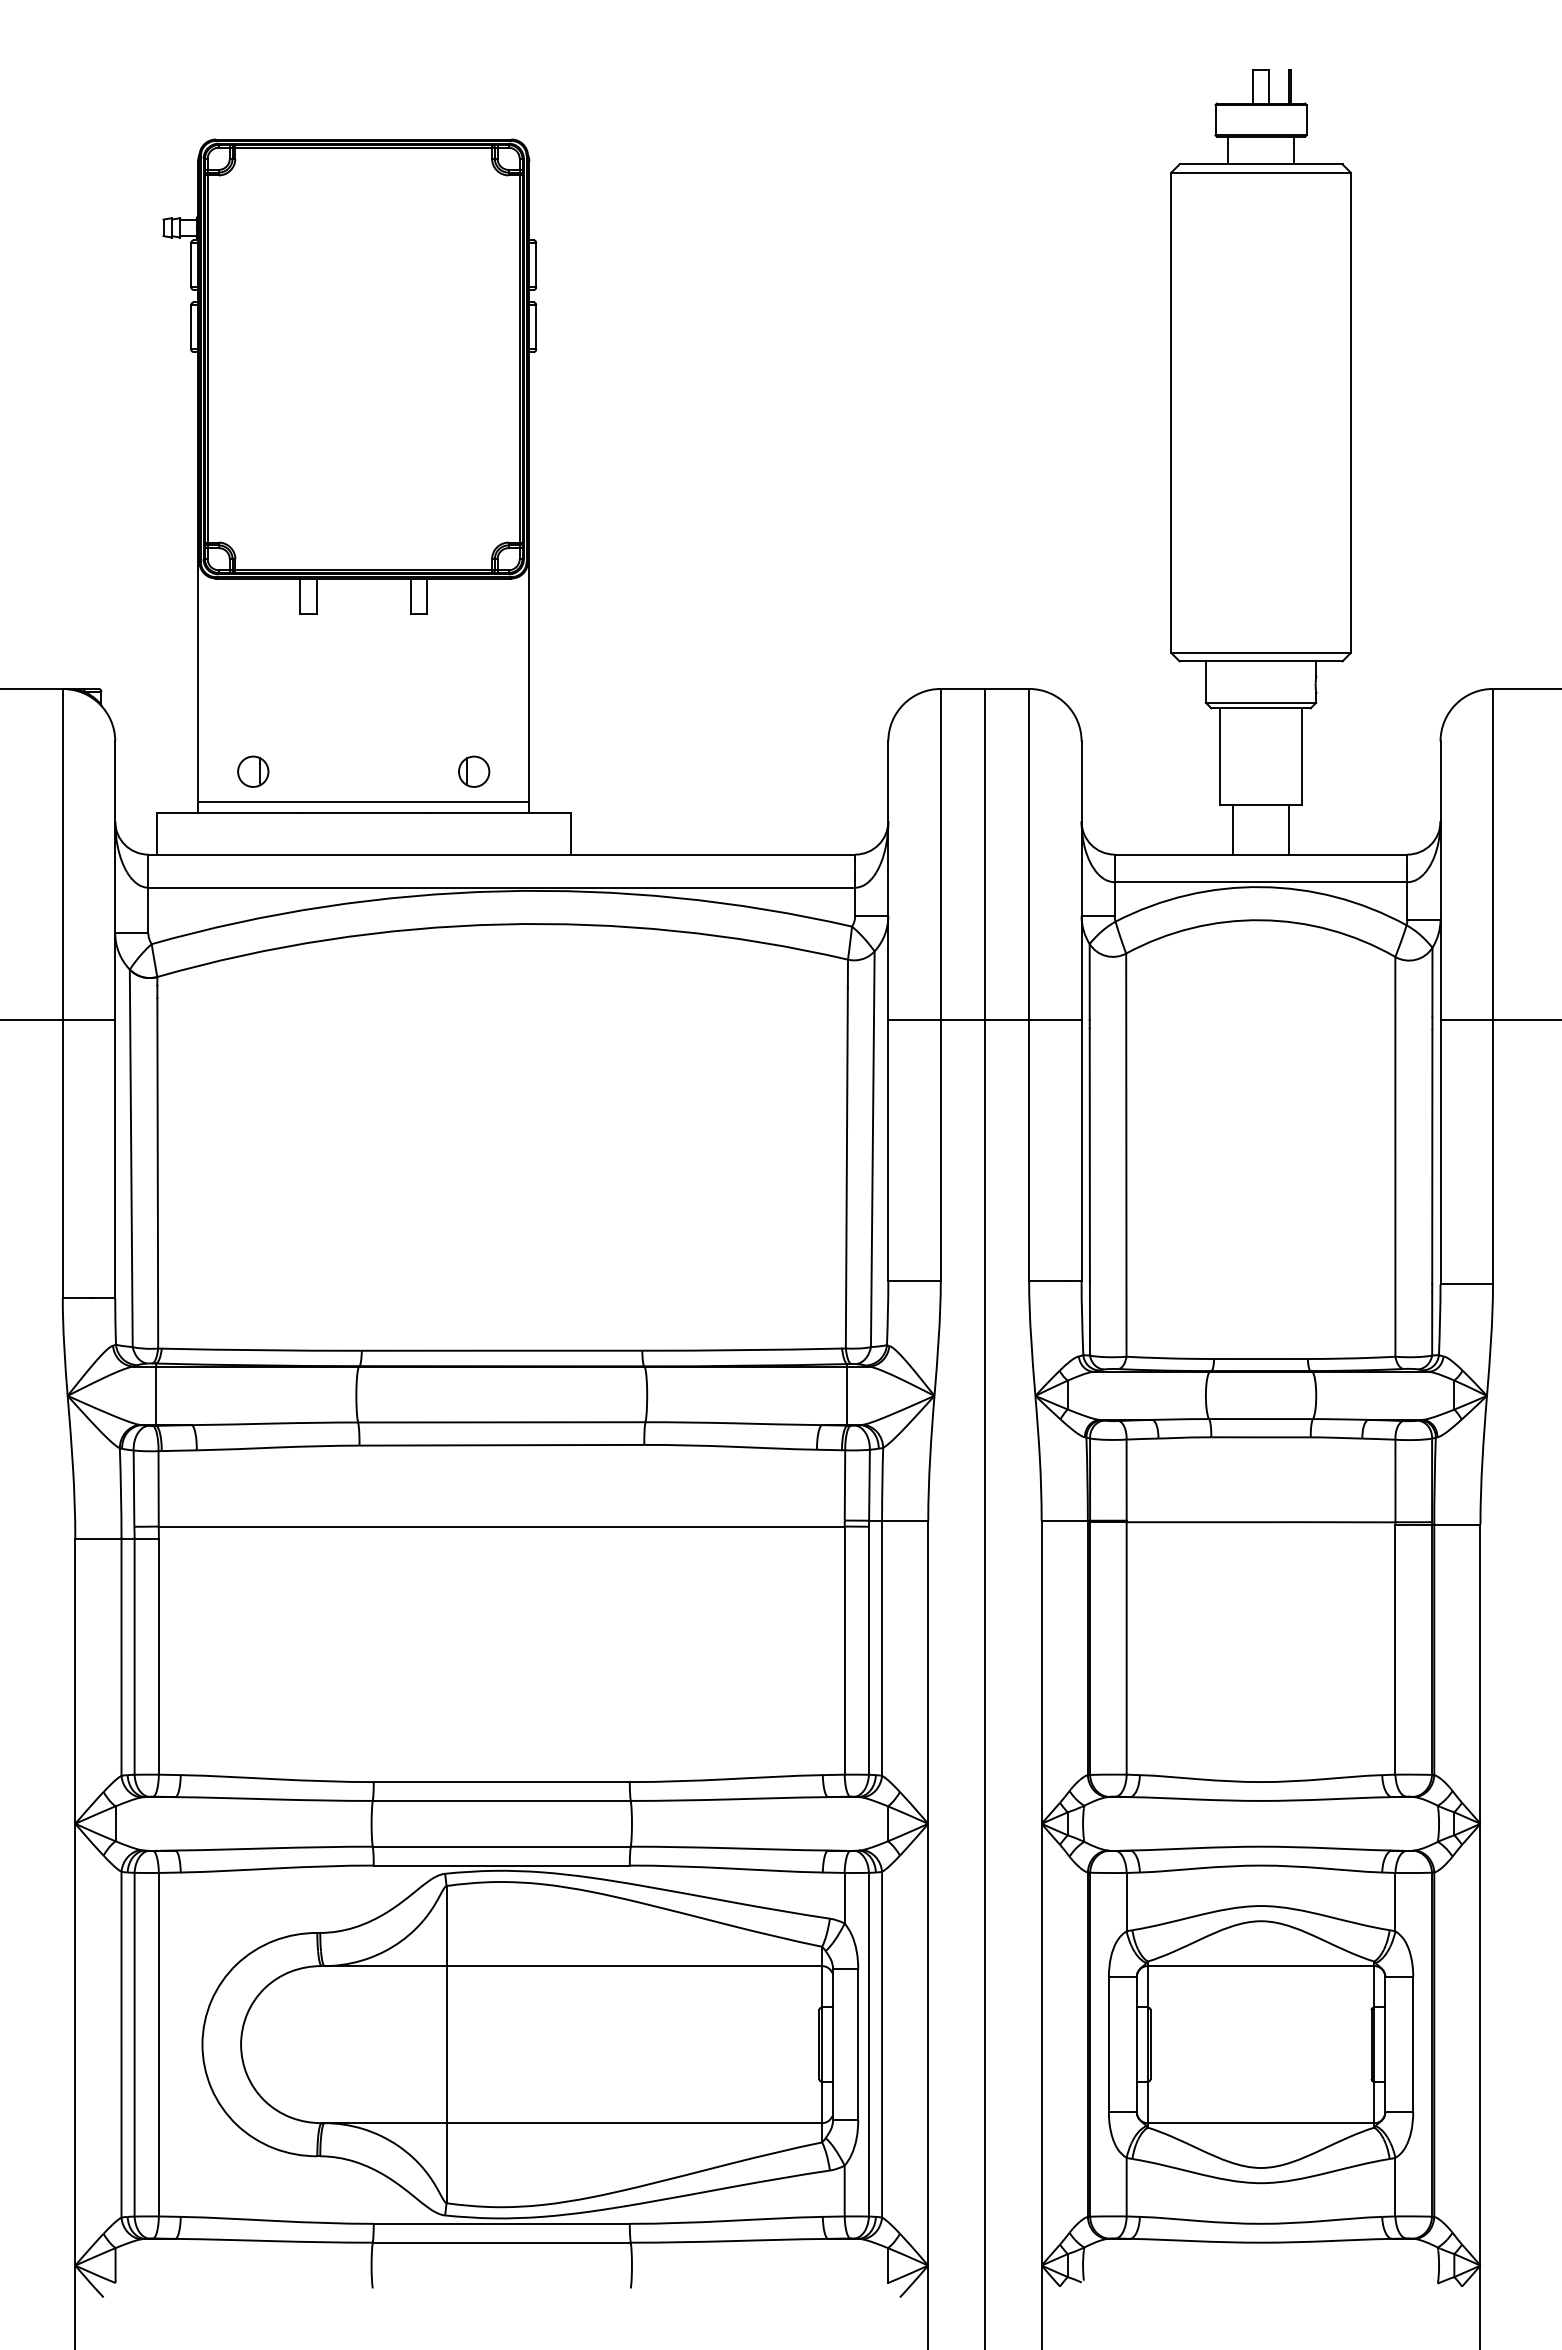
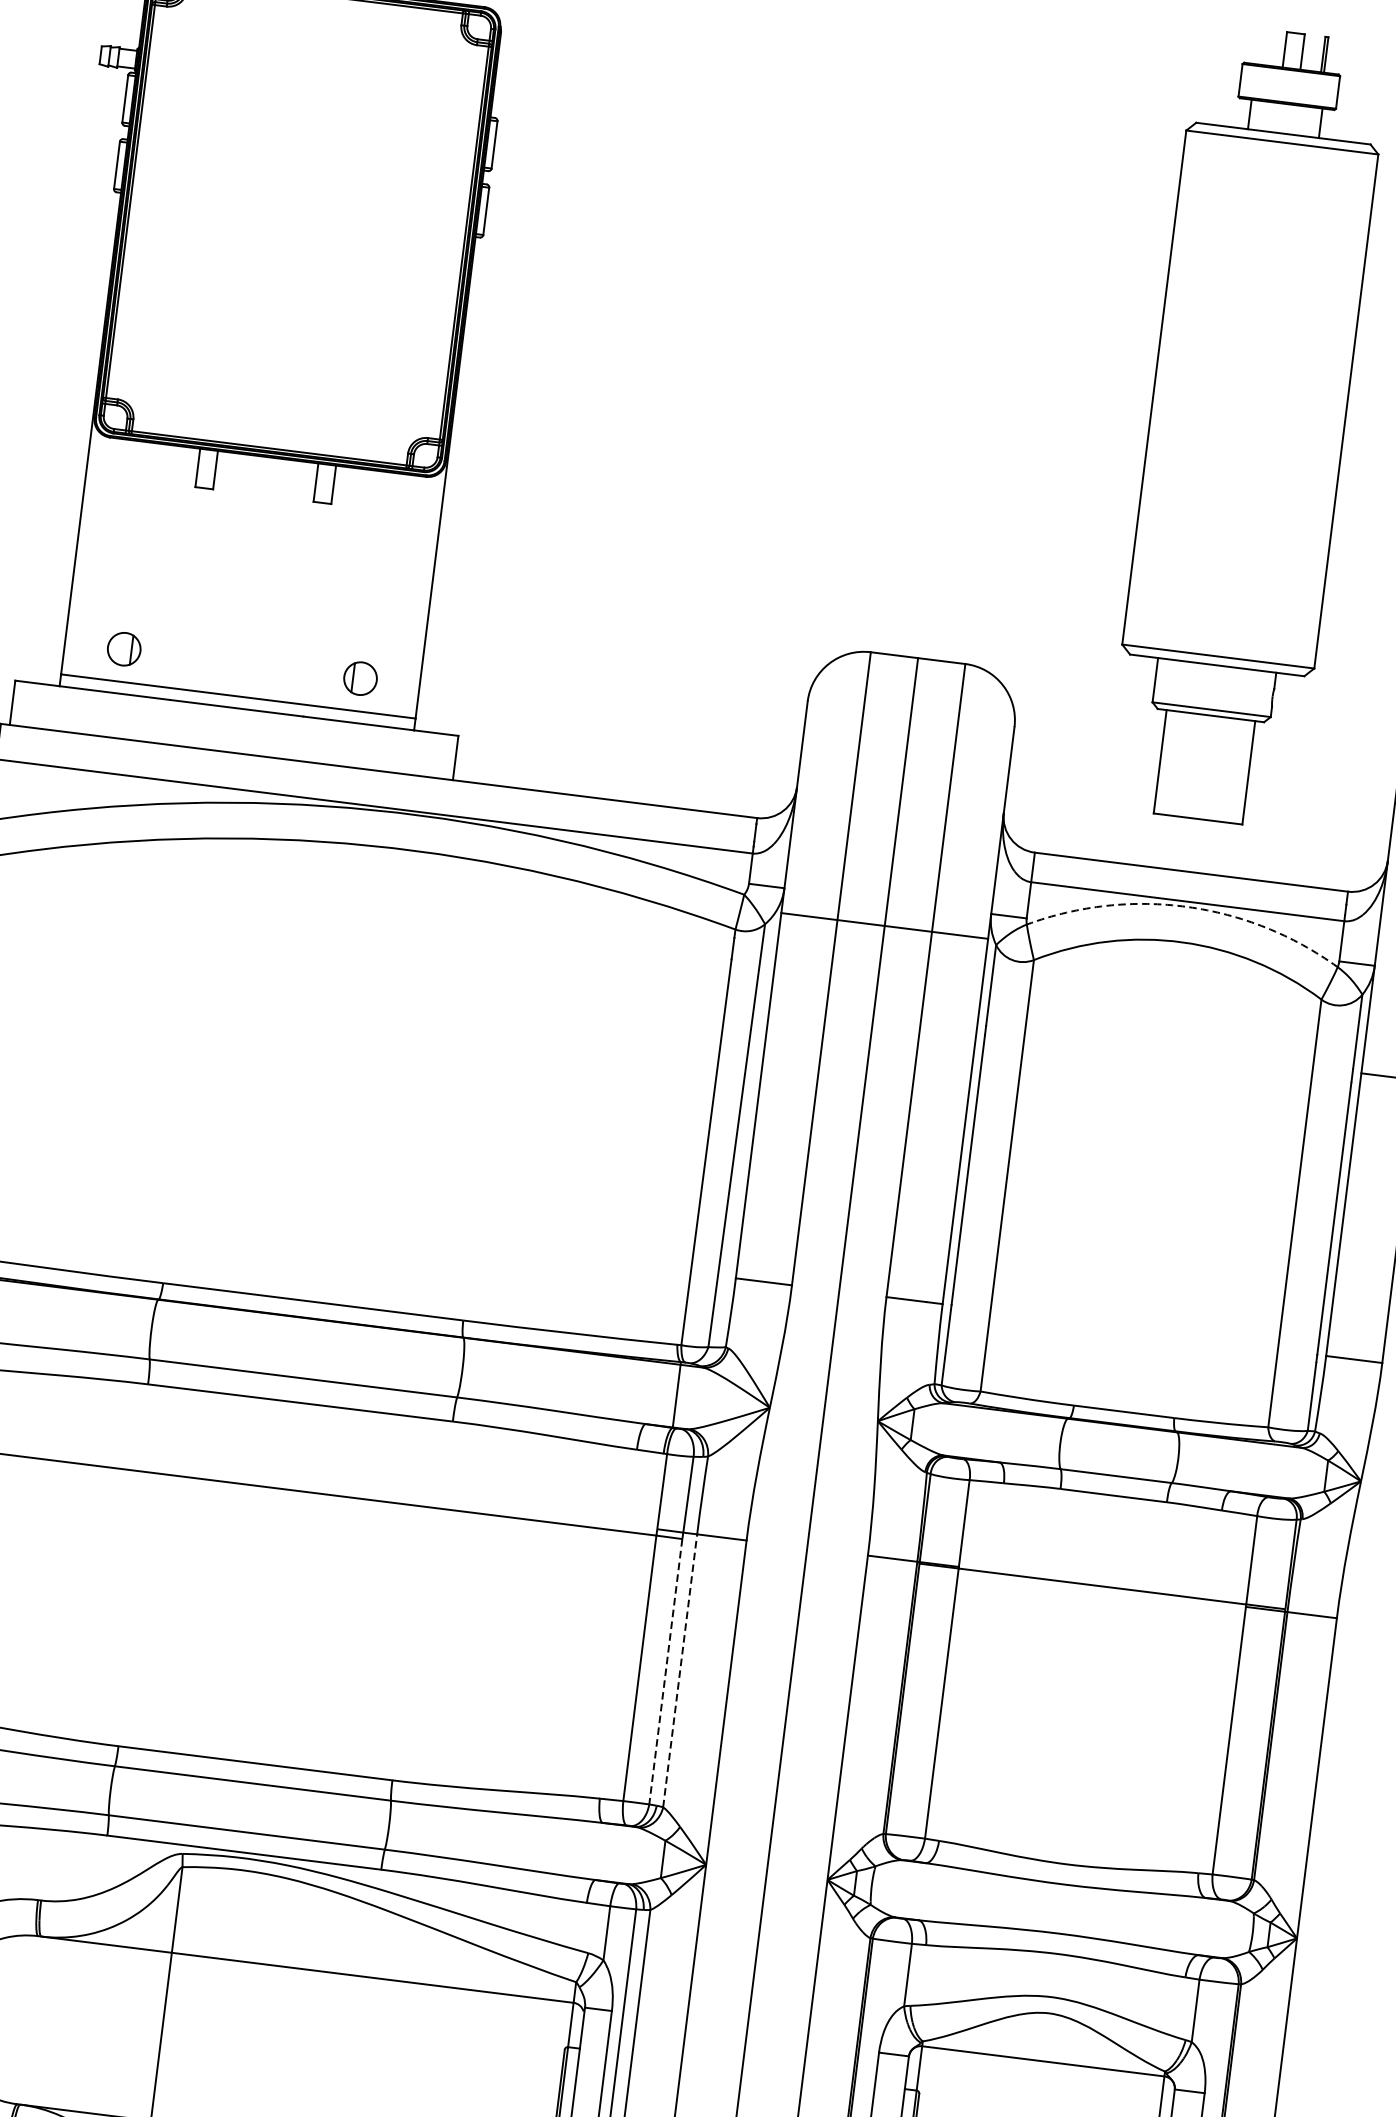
line: (1233, 829) -> (1165, 841), removed
line: (1288, 829) -> (1224, 848), removed
arc: (1261, 887) -> (1187, 907), solid -> dashed
line: (984, 1020) -> (884, 926), moved
line: (882, 1648) -> (680, 1671), solid -> dashed
line: (868, 1651) -> (665, 1672), solid -> dashed

